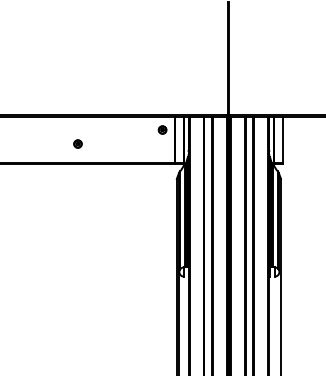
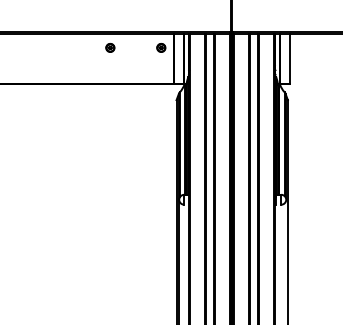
part: (77, 143) -> (109, 47), moved

